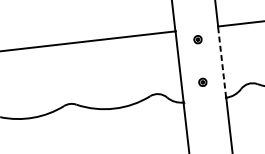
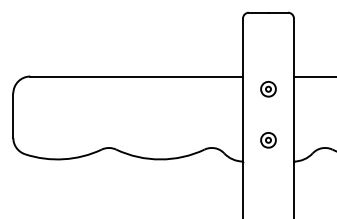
part: (198, 39) -> (268, 89), size x1.67
line: (221, 62) -> (293, 119), dashed -> solid
part: (202, 82) -> (268, 140), size x1.67

